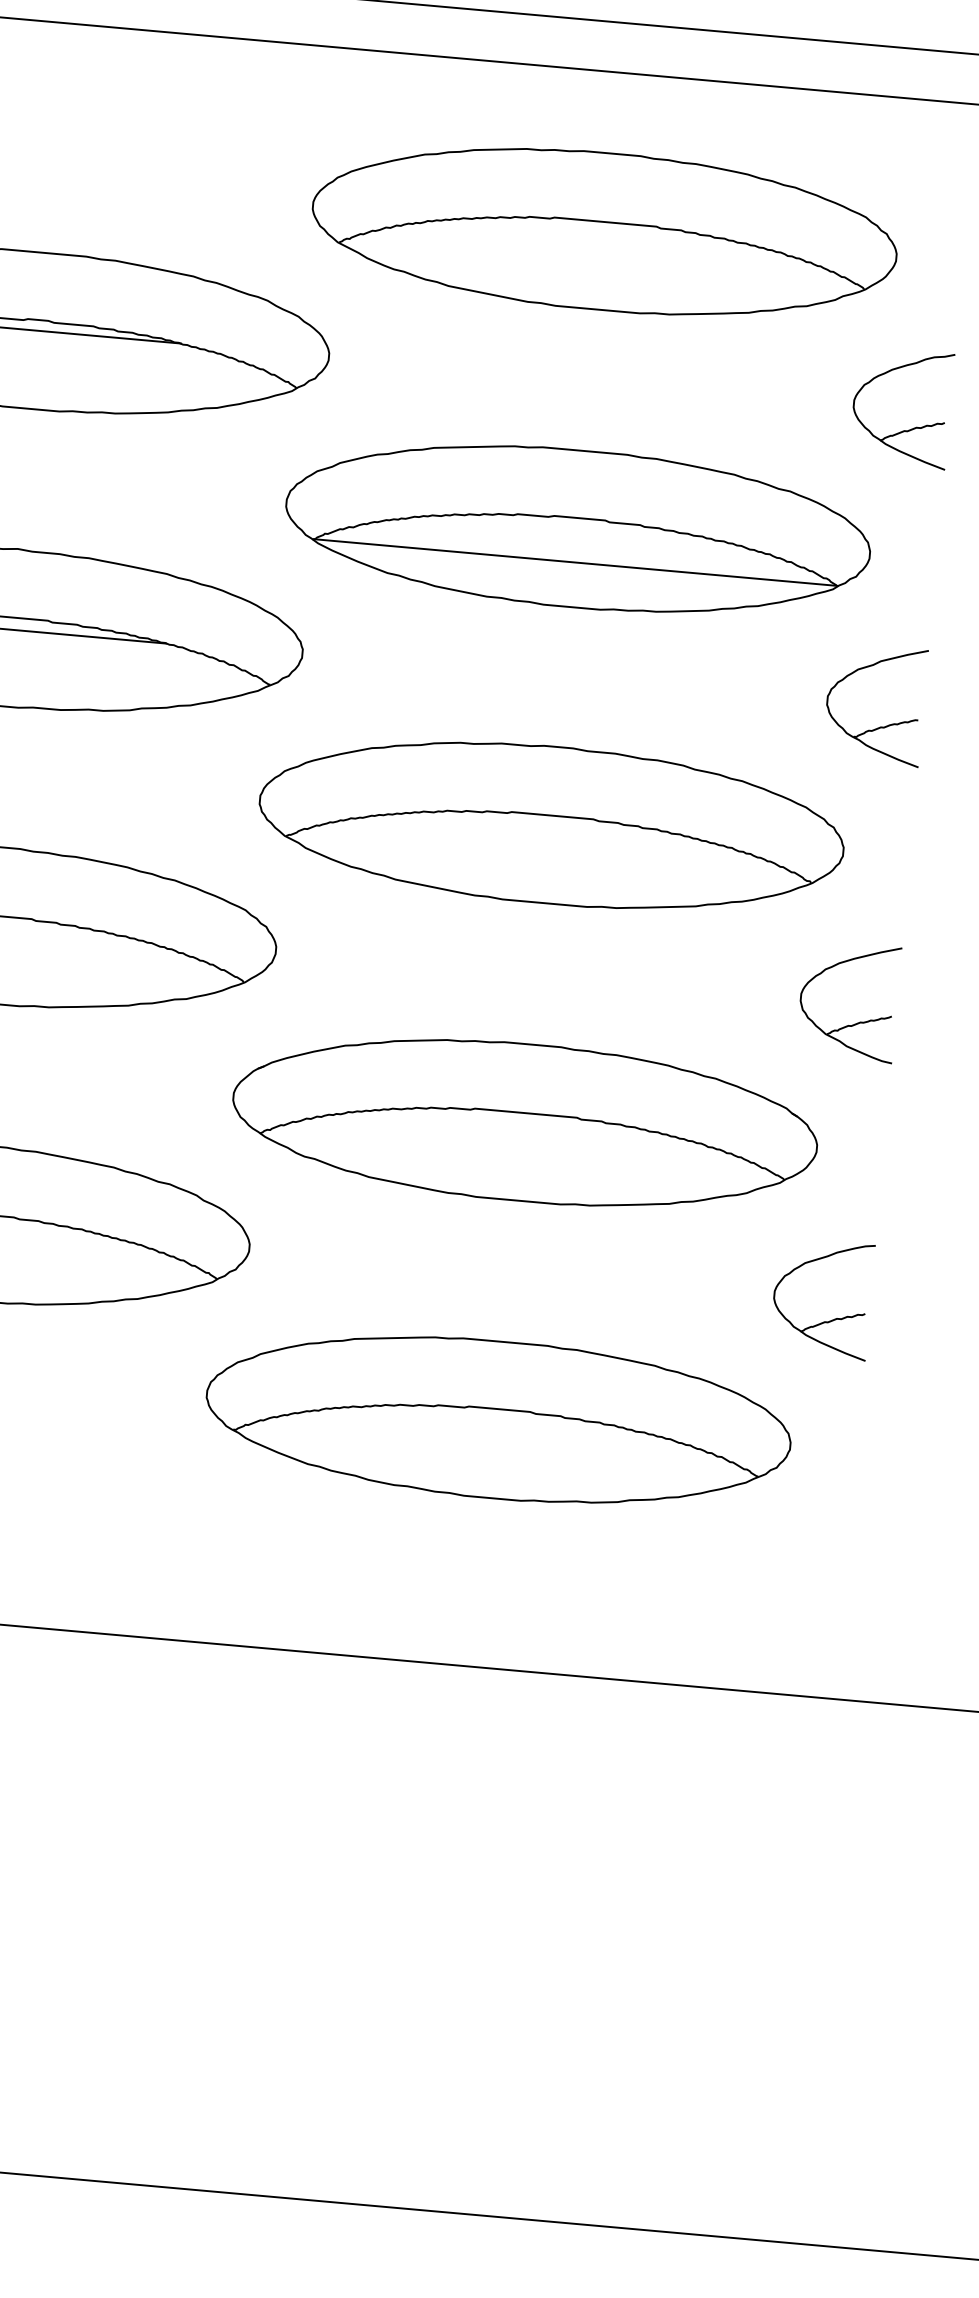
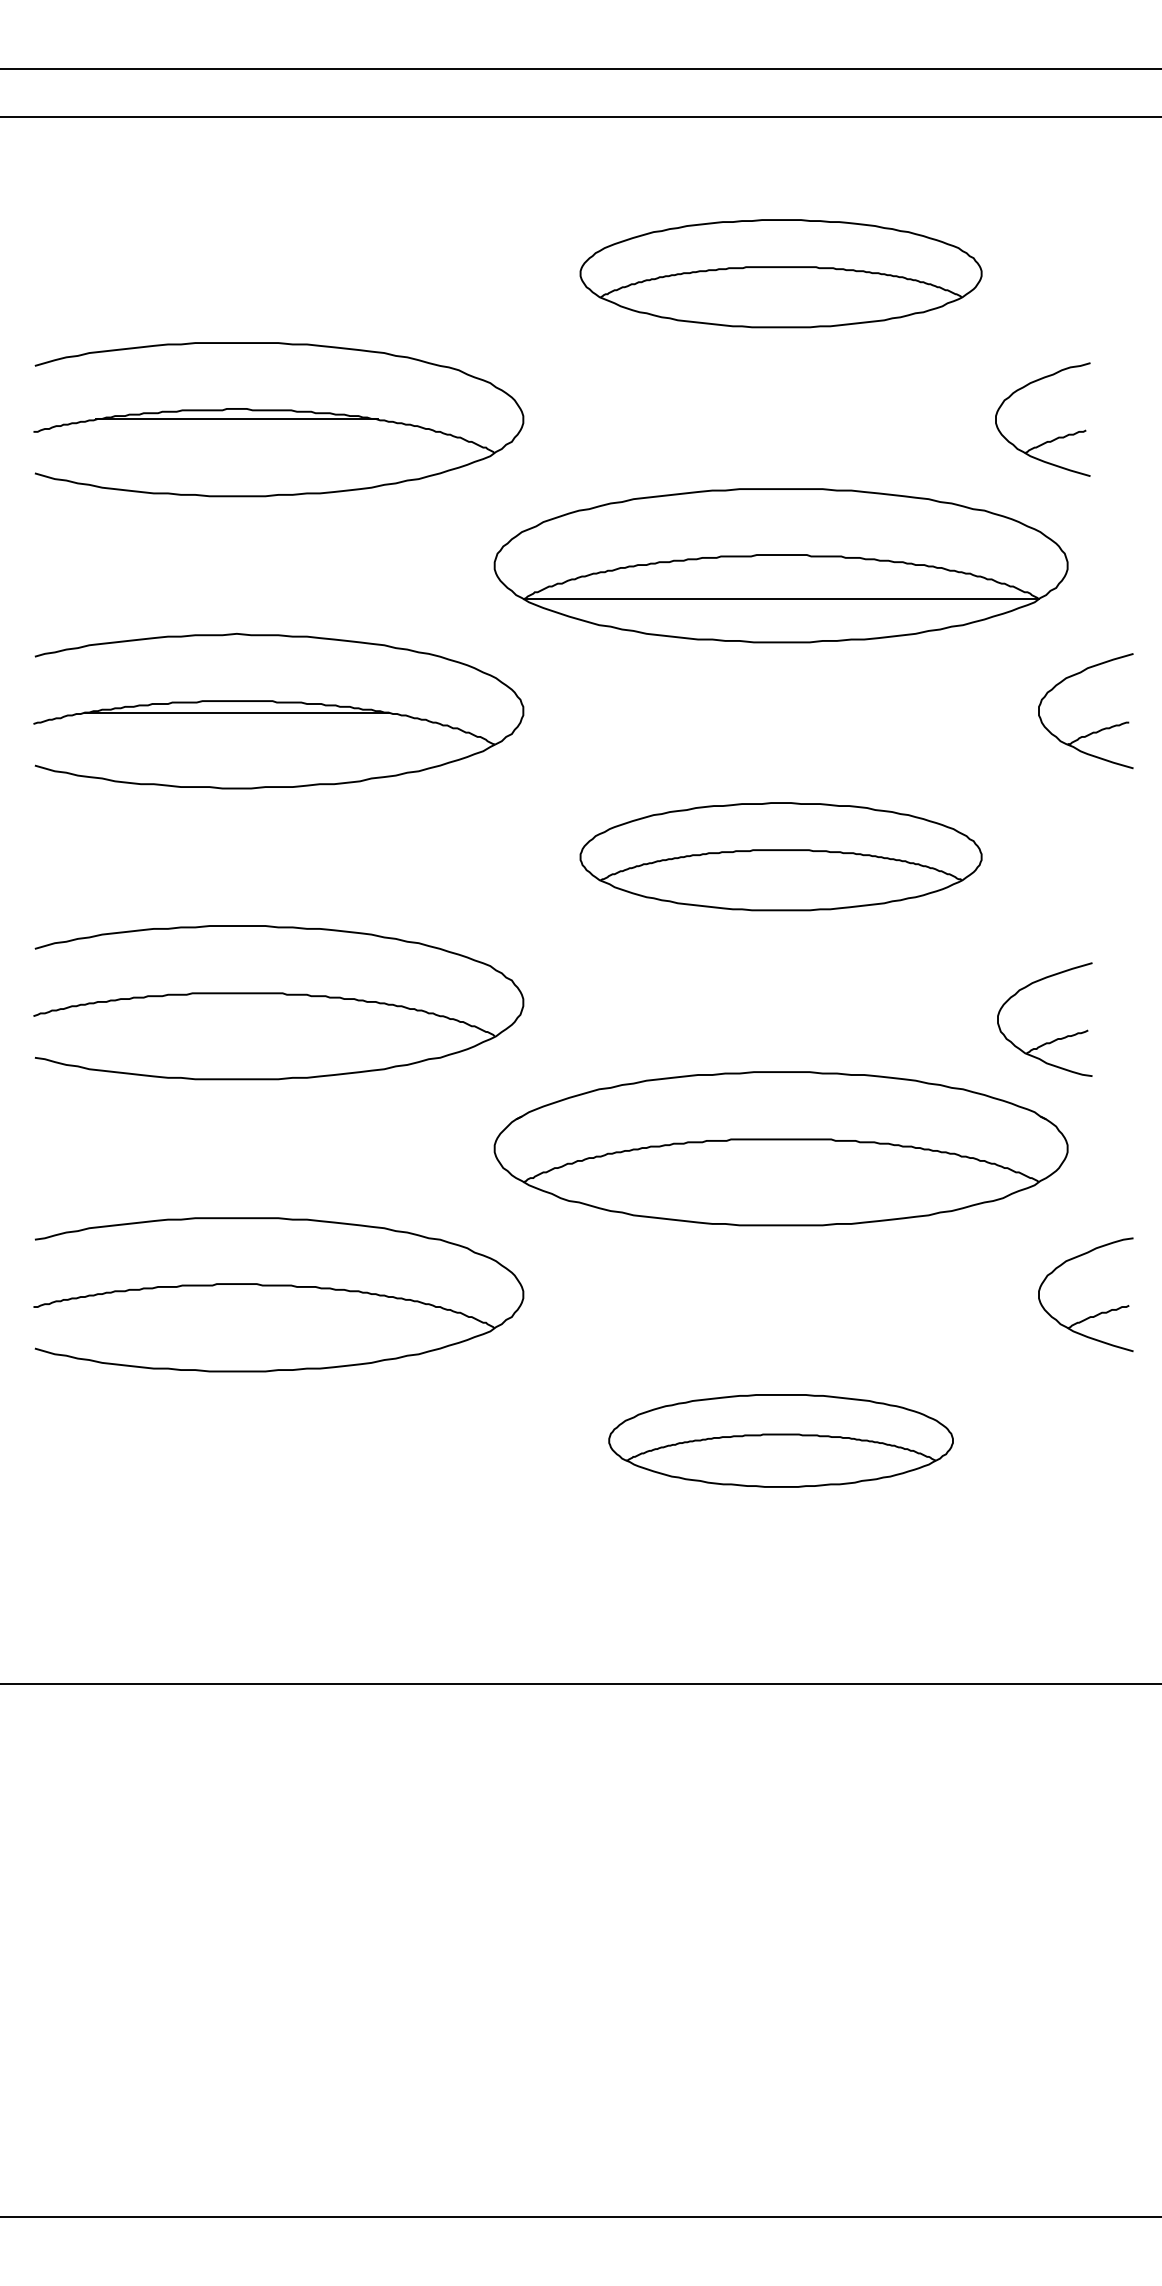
part: (604, 231) -> (780, 273), size x0.7
part: (902, 430) -> (1045, 441), moved
part: (551, 825) -> (780, 856), size x0.7
part: (856, 1022) -> (1054, 1039), moved
part: (498, 1419) -> (780, 1440), size x0.6

